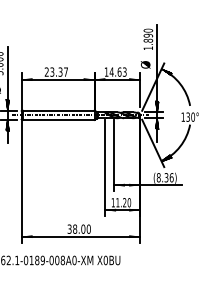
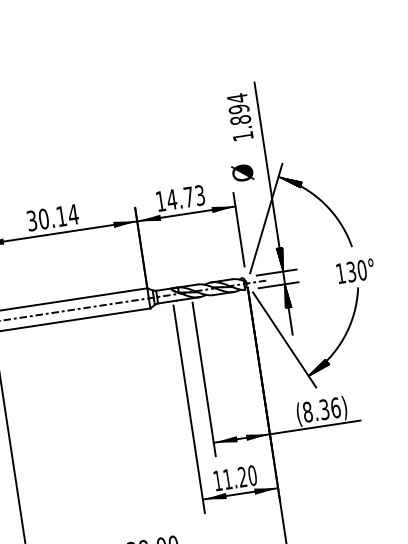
text: (148, 30) -> (237, 97), 1.890 -> 1.894
text: (56, 71) -> (52, 216), 23.37 -> 30.14
text: (119, 71) -> (188, 195), 14.63 -> 14.73

